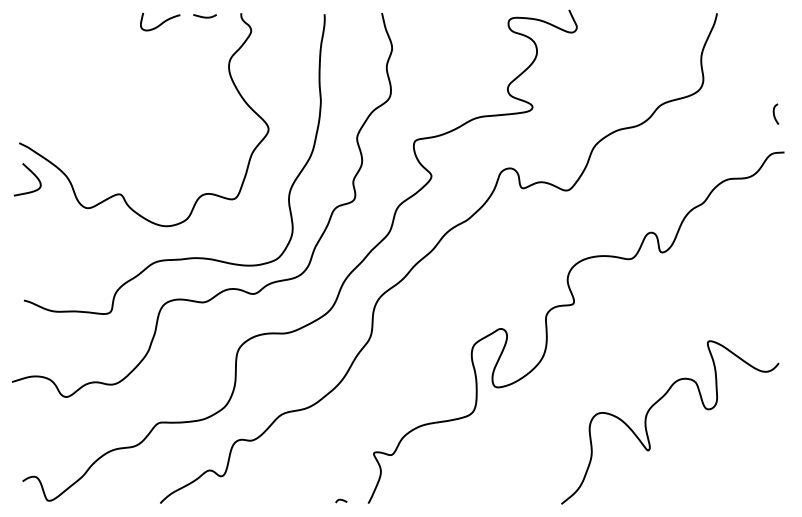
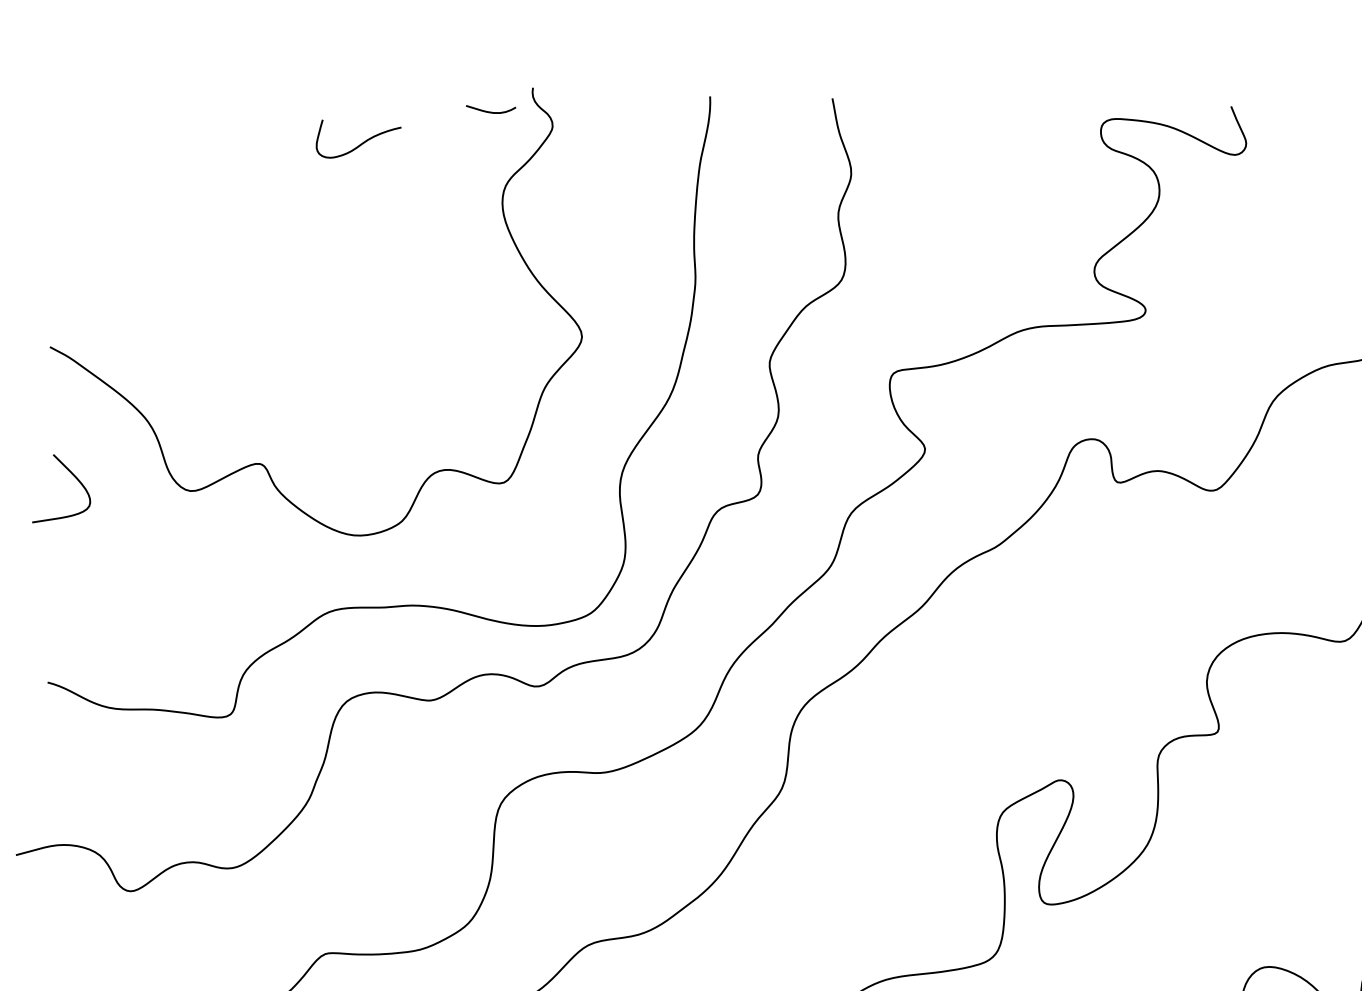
curve: (204, 16) -> (489, 110), moved
curve: (161, 22) -> (360, 141), moved
curve: (31, 173) -> (71, 476), moved

